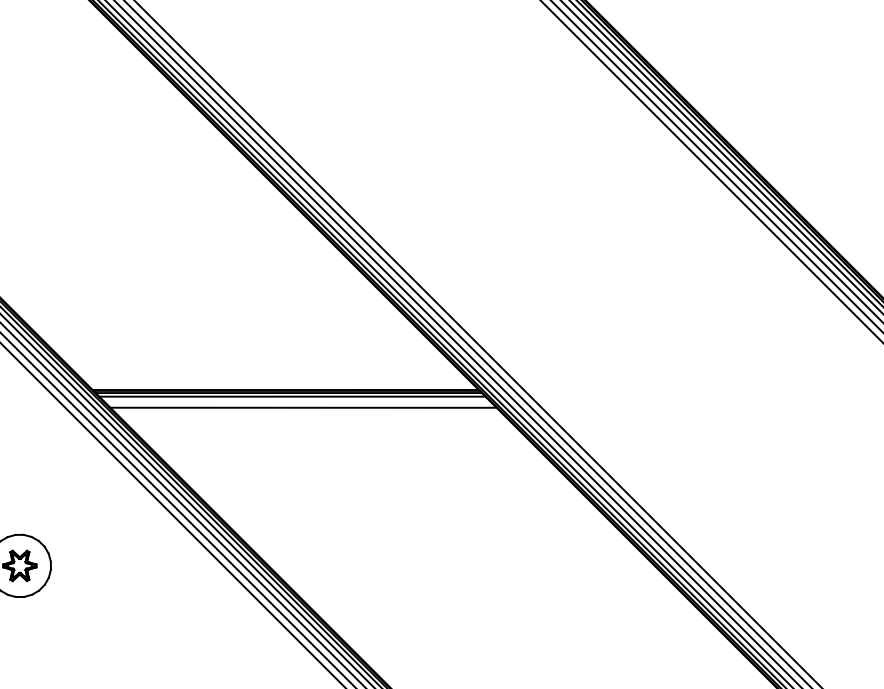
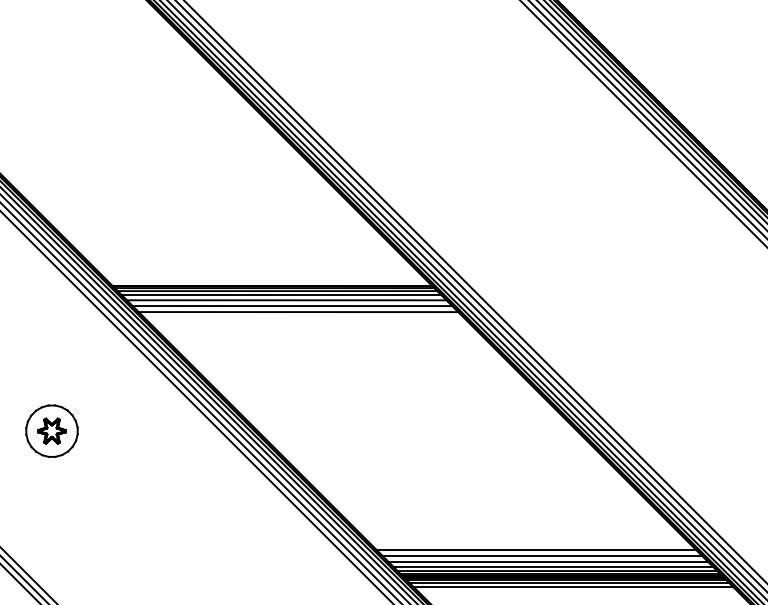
line: (297, 401) -> (281, 295), added
line: (310, 415) -> (292, 306), added
line: (317, 422) -> (298, 312), added

